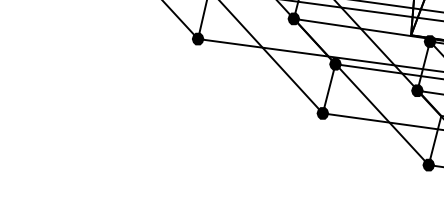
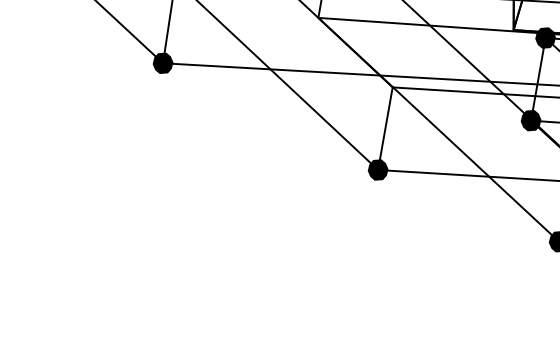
fill: (293, 18) -> (317, 17), removed
fill: (335, 63) -> (392, 86), removed

